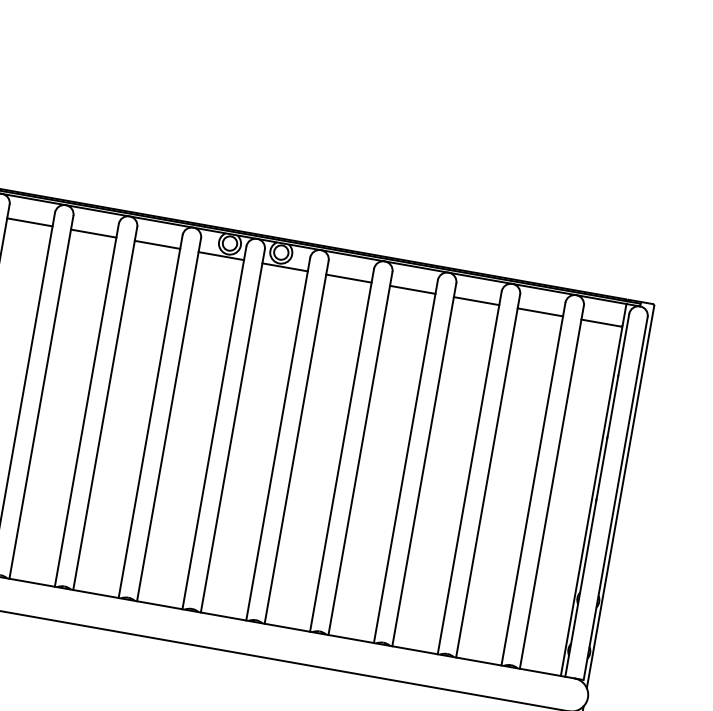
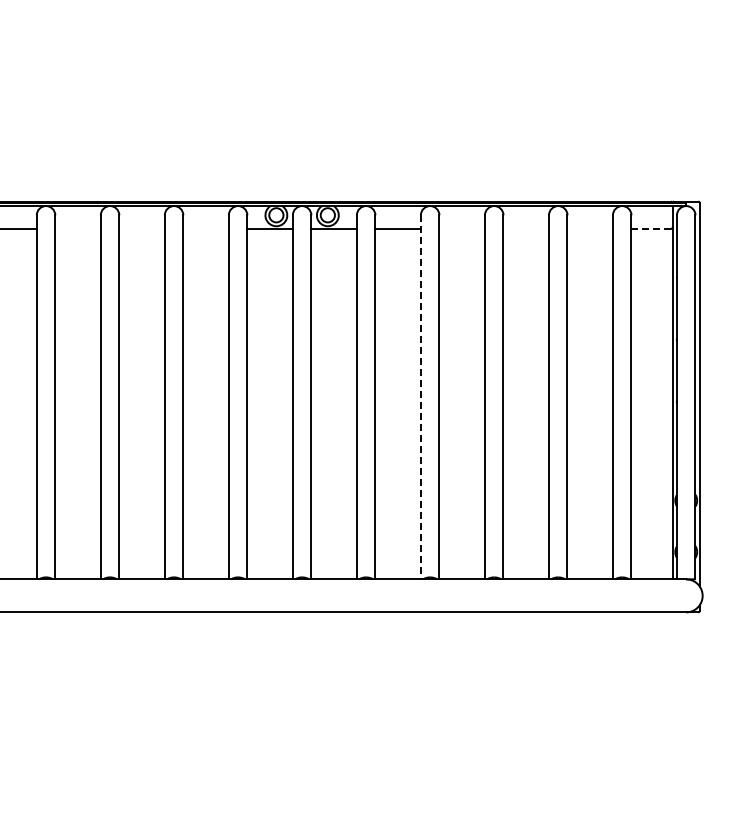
line: (29, 222) -> (77, 229), removed
line: (93, 234) -> (141, 229), removed
line: (156, 245) -> (205, 229), removed
line: (412, 290) -> (461, 229), removed
line: (476, 301) -> (526, 229), removed
line: (539, 312) -> (589, 229), removed
line: (601, 323) -> (651, 229), solid -> dashed
line: (341, 450) -> (420, 397), solid -> dashed

